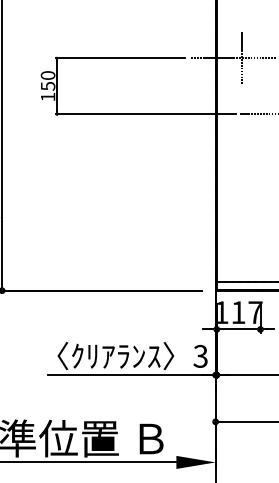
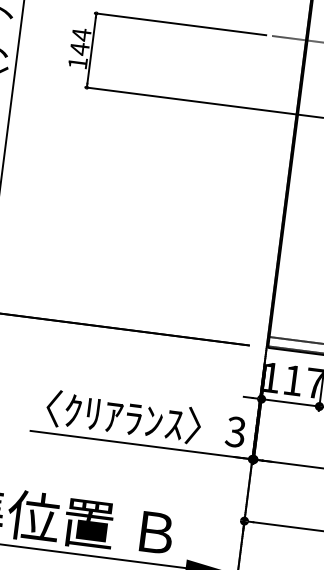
text: (47, 80) -> (79, 41), 150 -> 144

